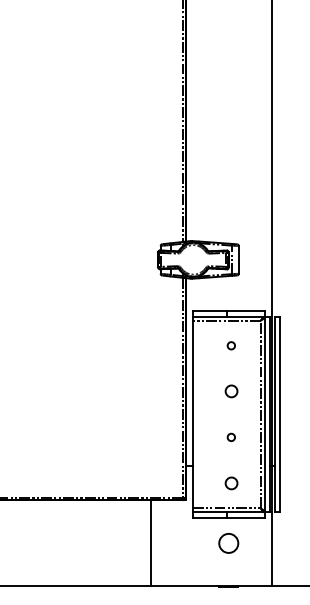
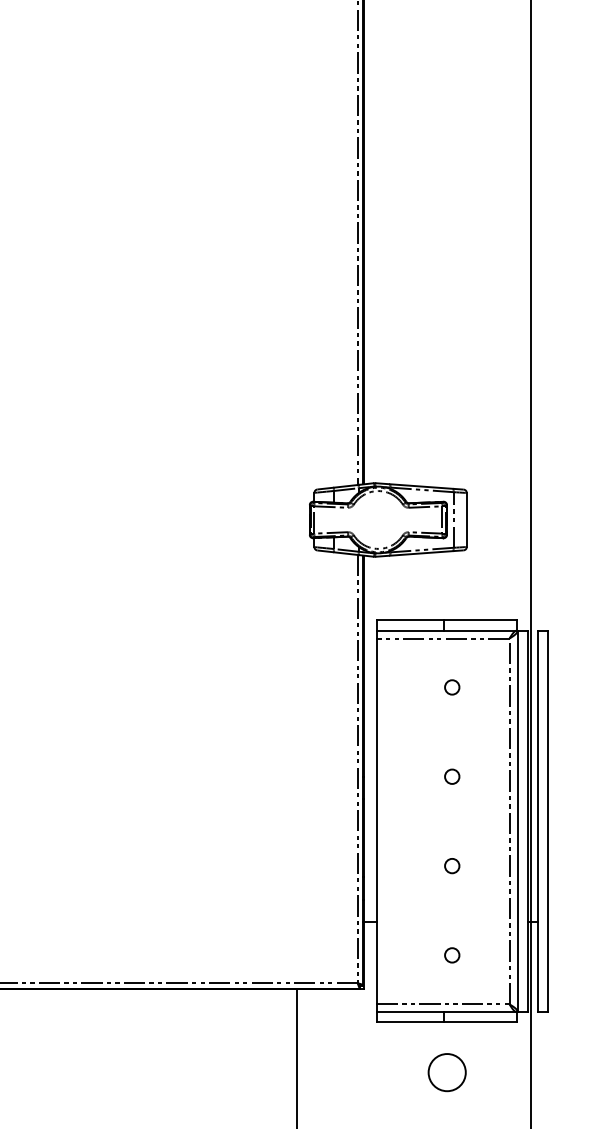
circle: (230, 391) -> (450, 776), size x0.62
circle: (230, 482) -> (450, 953), size x0.62

